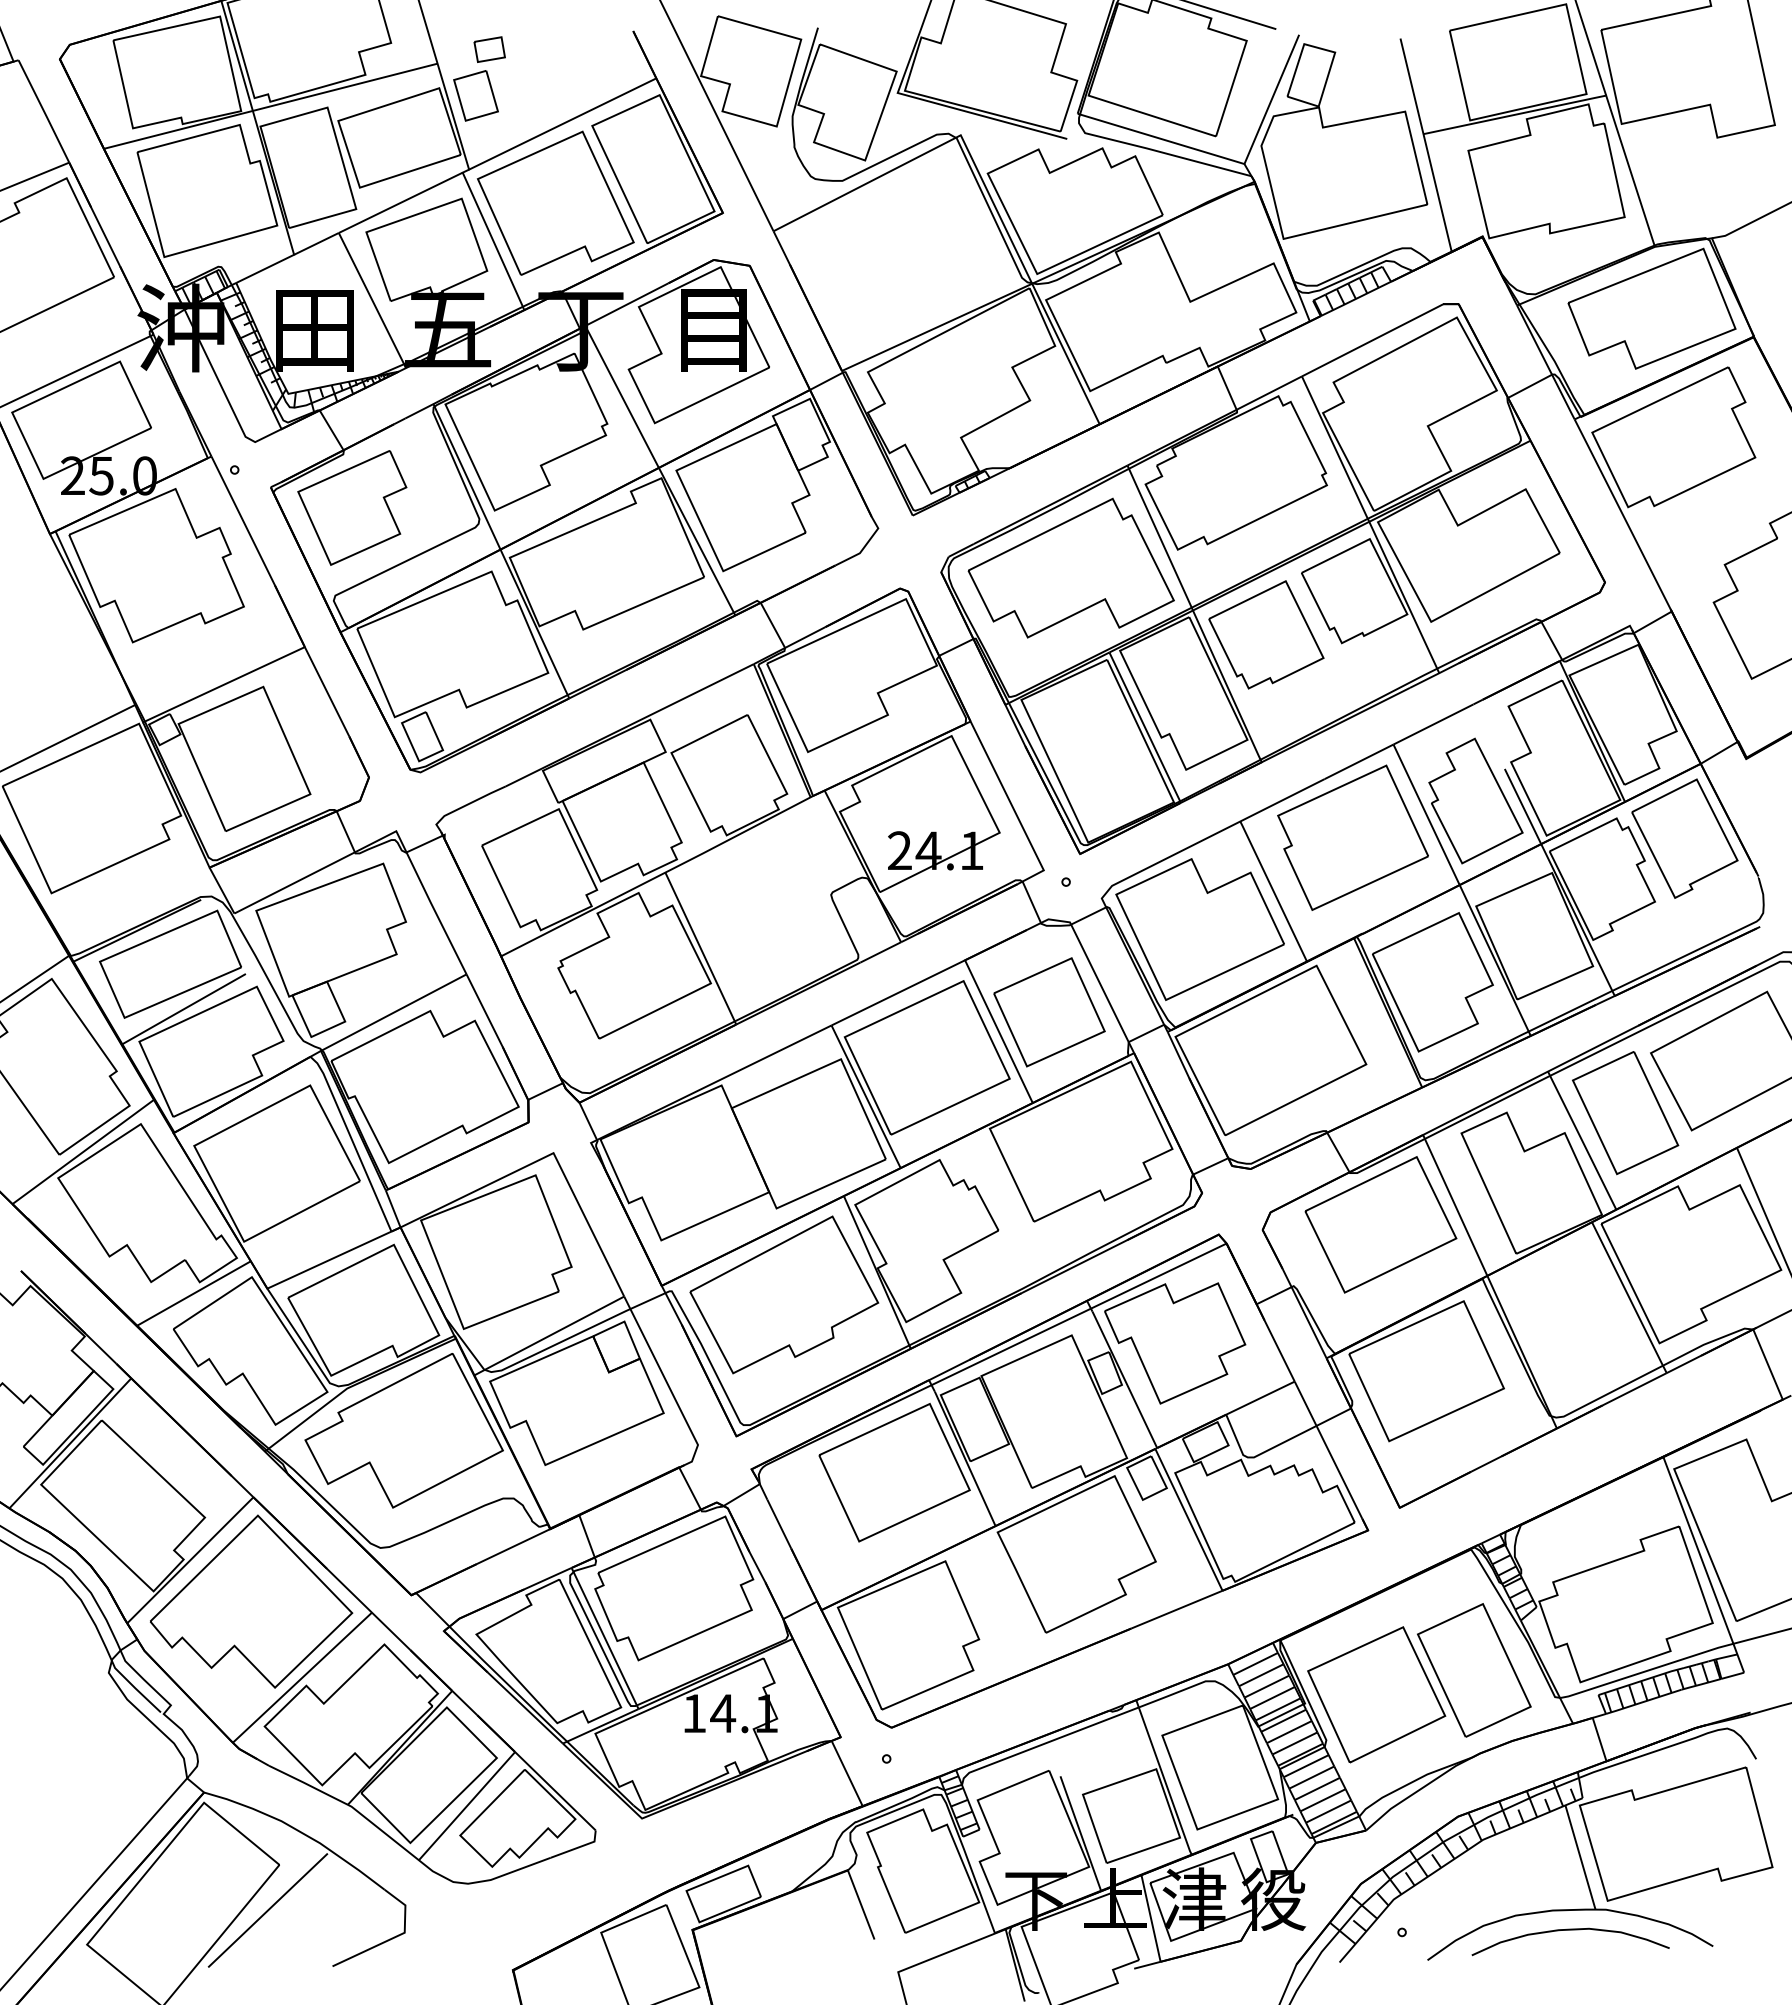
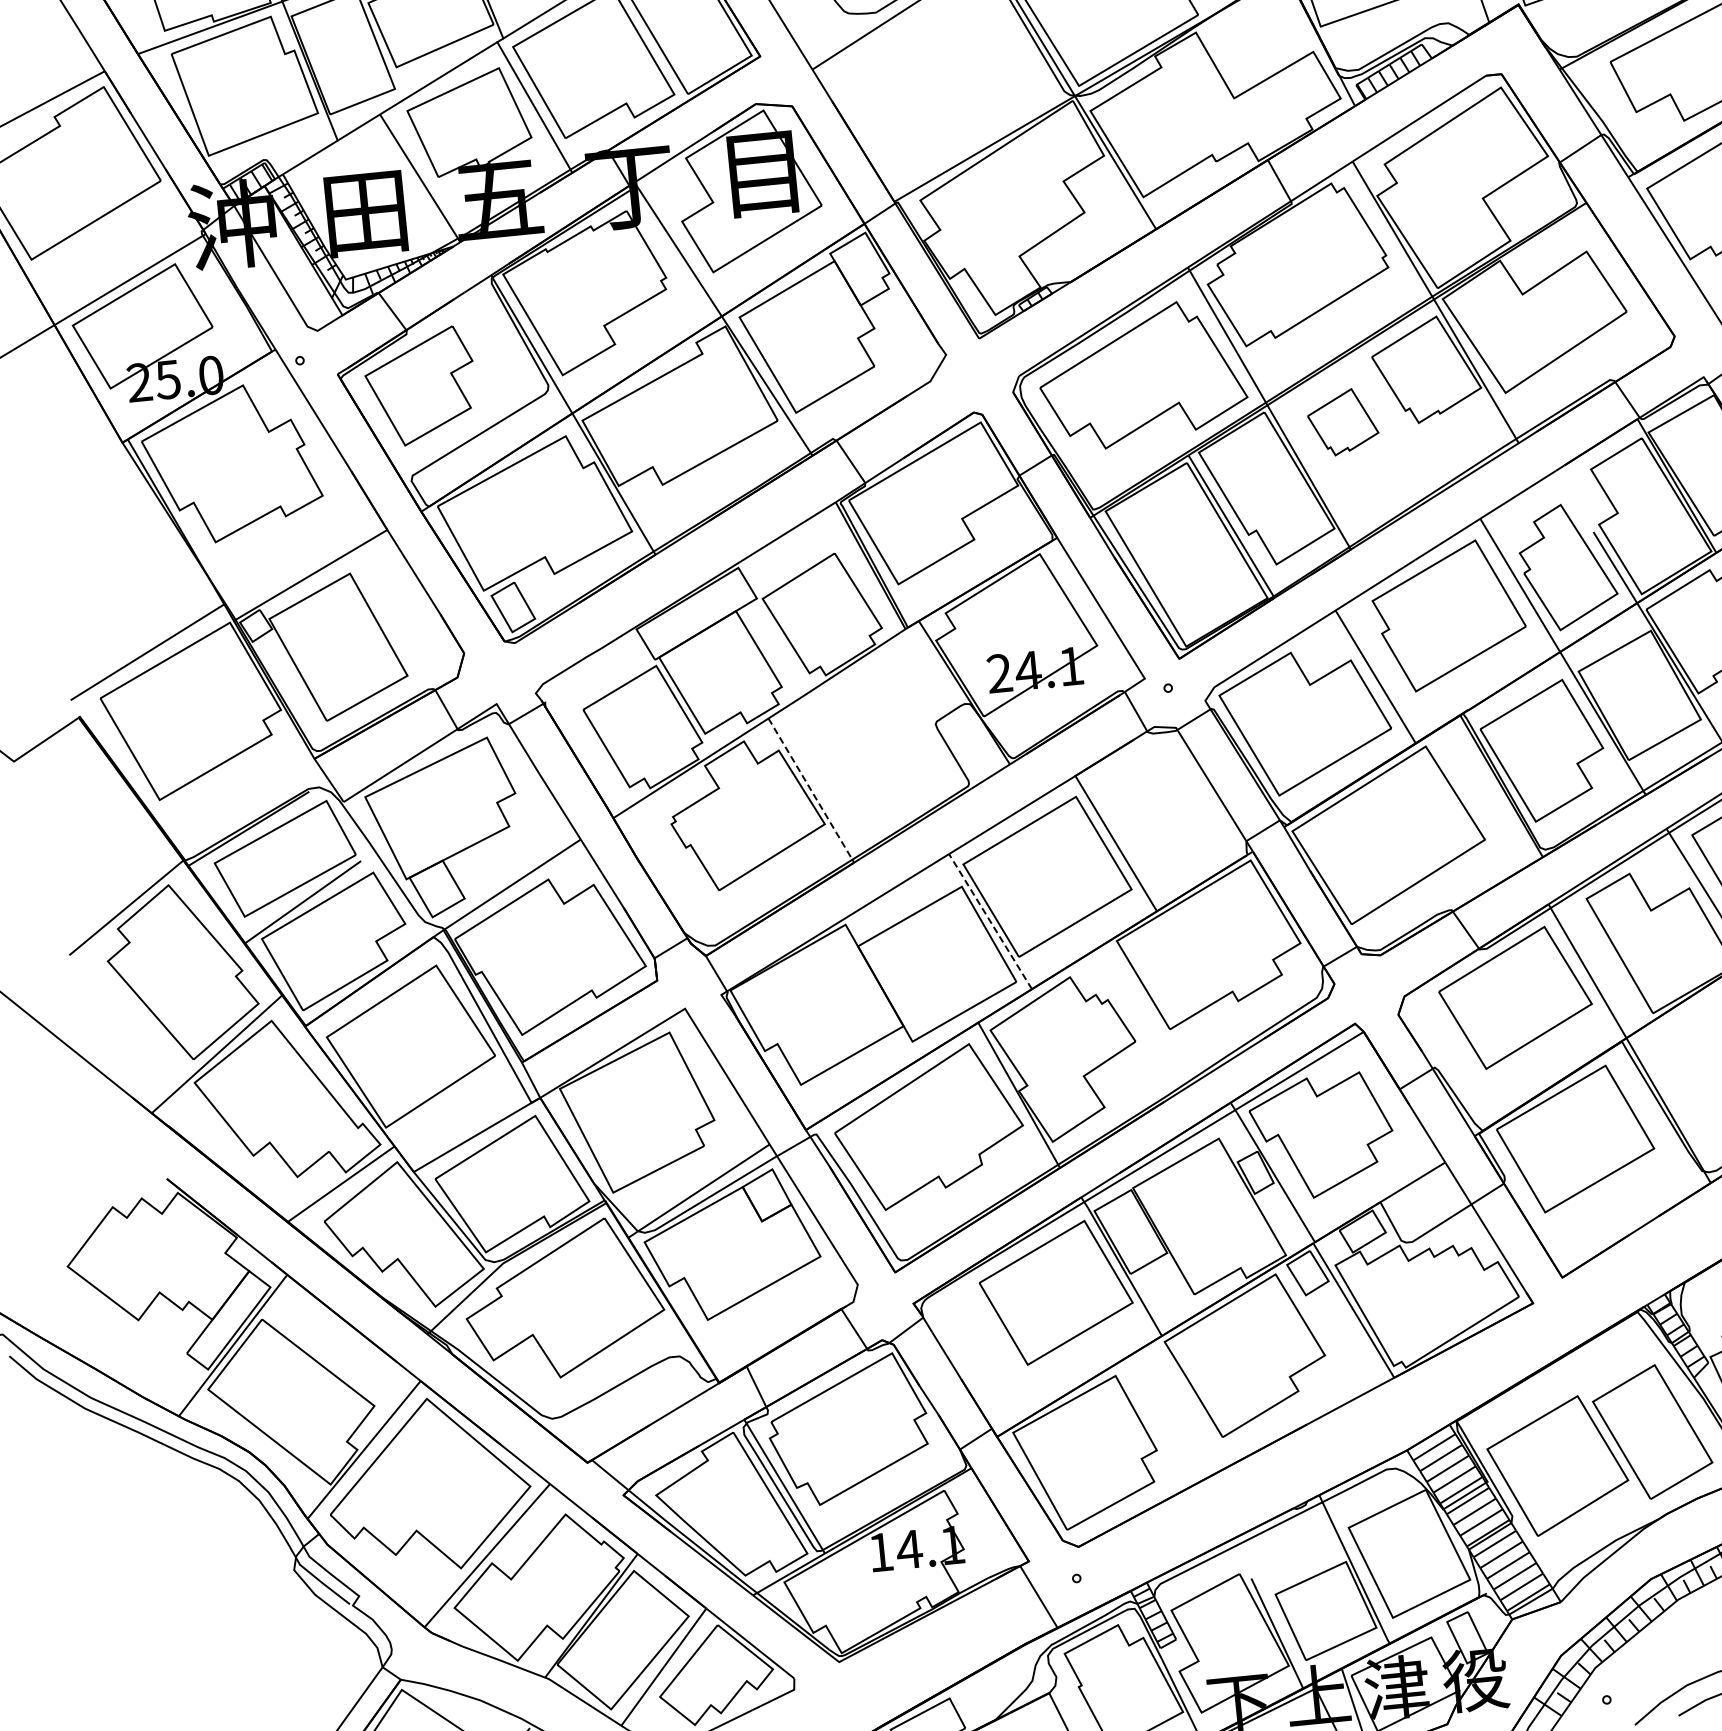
part: (1266, 634) -> (1343, 421), size x0.6
line: (701, 949) -> (812, 791), solid -> dashed
part: (1049, 1012) -> (1164, 819), removed
line: (866, 1097) -> (990, 922), solid -> dashed

